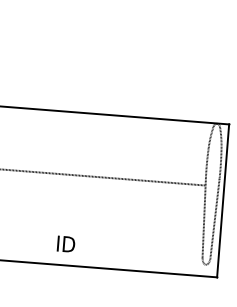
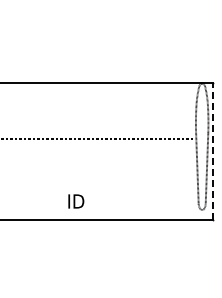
line: (223, 200) -> (213, 151), solid -> dashed

